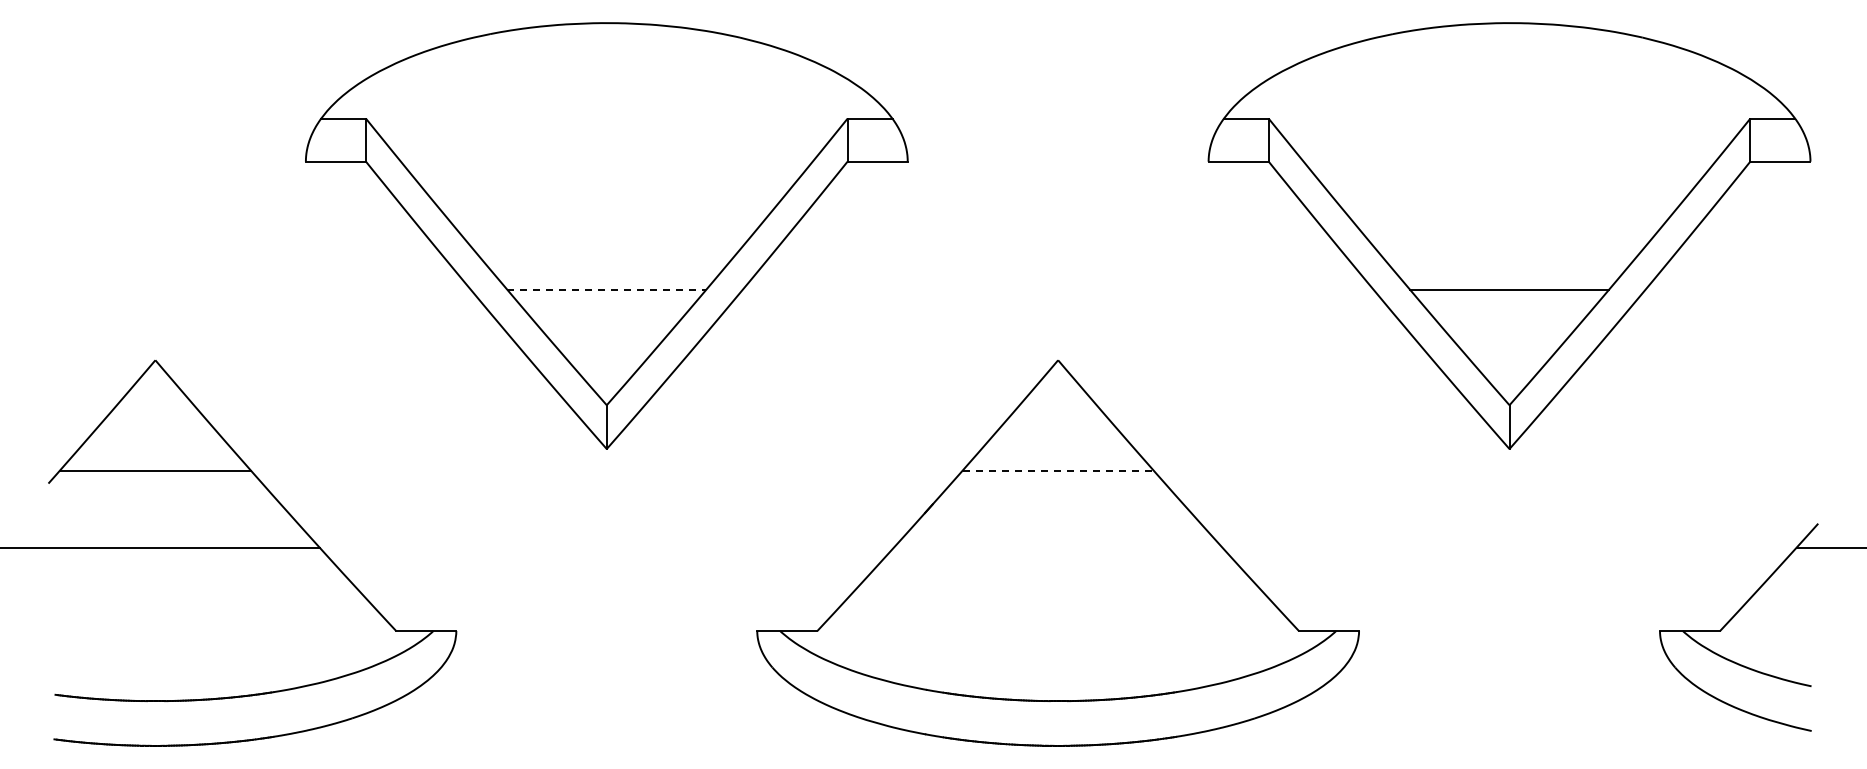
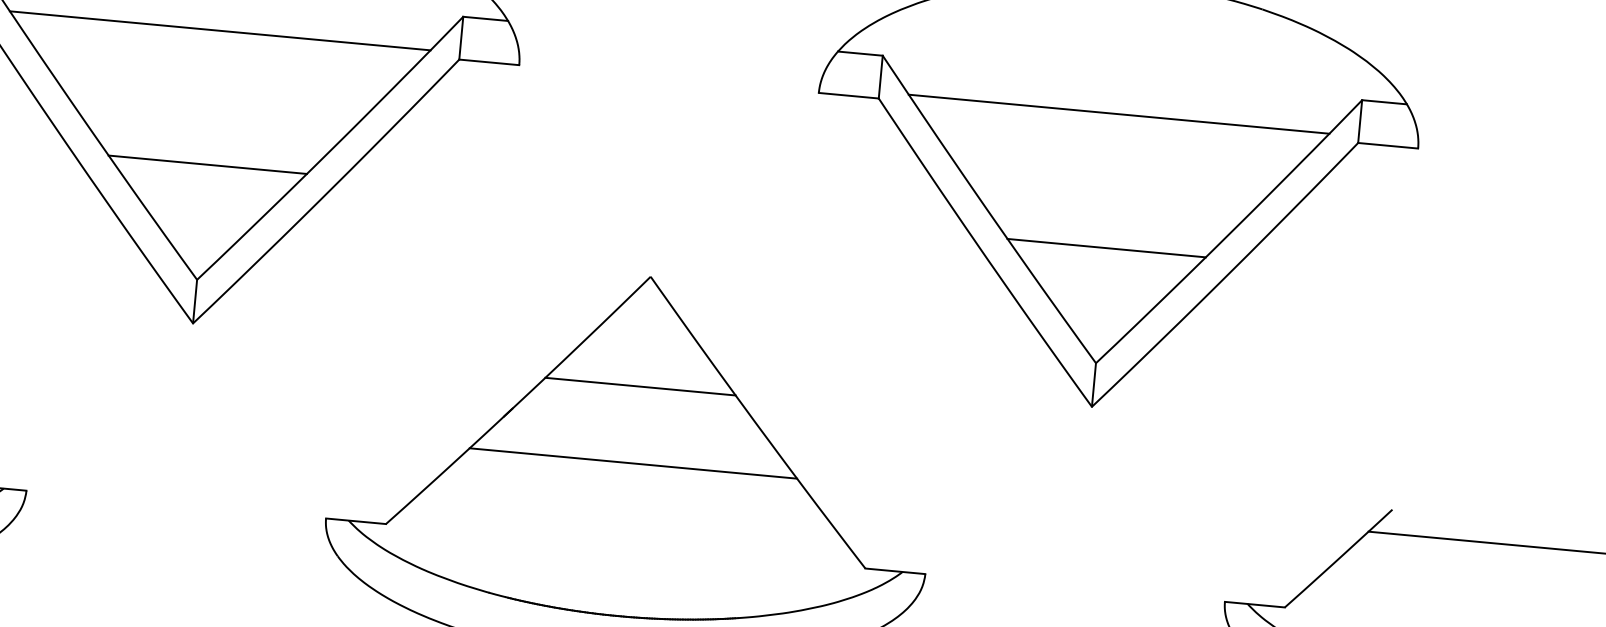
line: (606, 155) -> (219, 31), added
line: (1509, 155) -> (1119, 114), added
line: (606, 289) -> (207, 164), dashed -> solid
line: (1058, 470) -> (640, 386), dashed -> solid
line: (1057, 547) -> (632, 463), added

